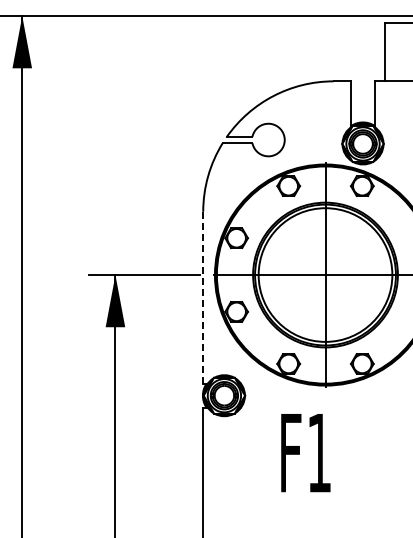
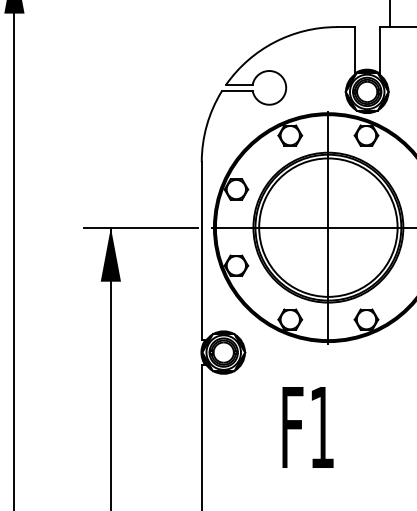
line: (203, 297) -> (202, 250), dashed -> solid
text: (305, 453) -> (307, 427), moved

